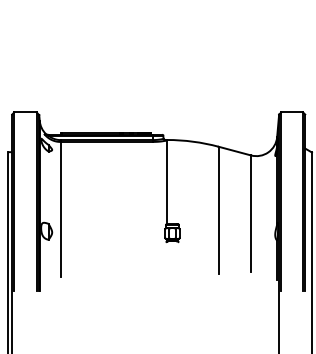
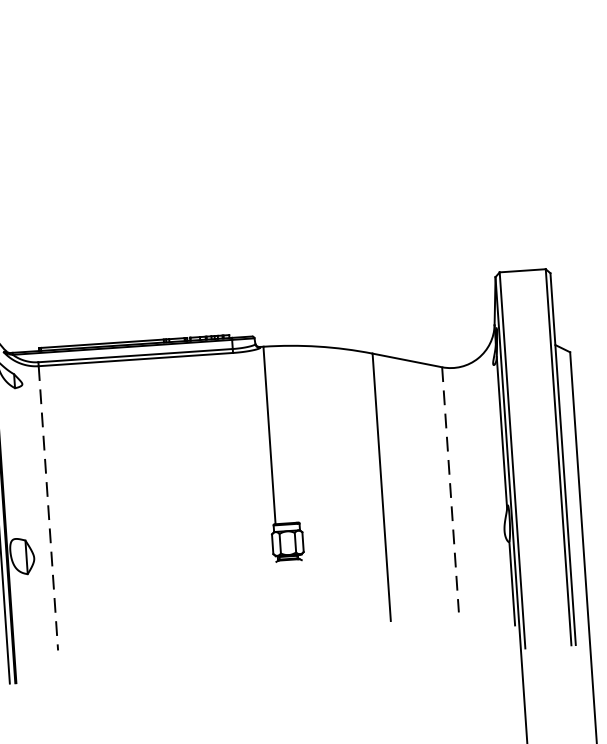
line: (60, 209) -> (48, 508), solid -> dashed
line: (251, 214) -> (451, 491), solid -> dashed

